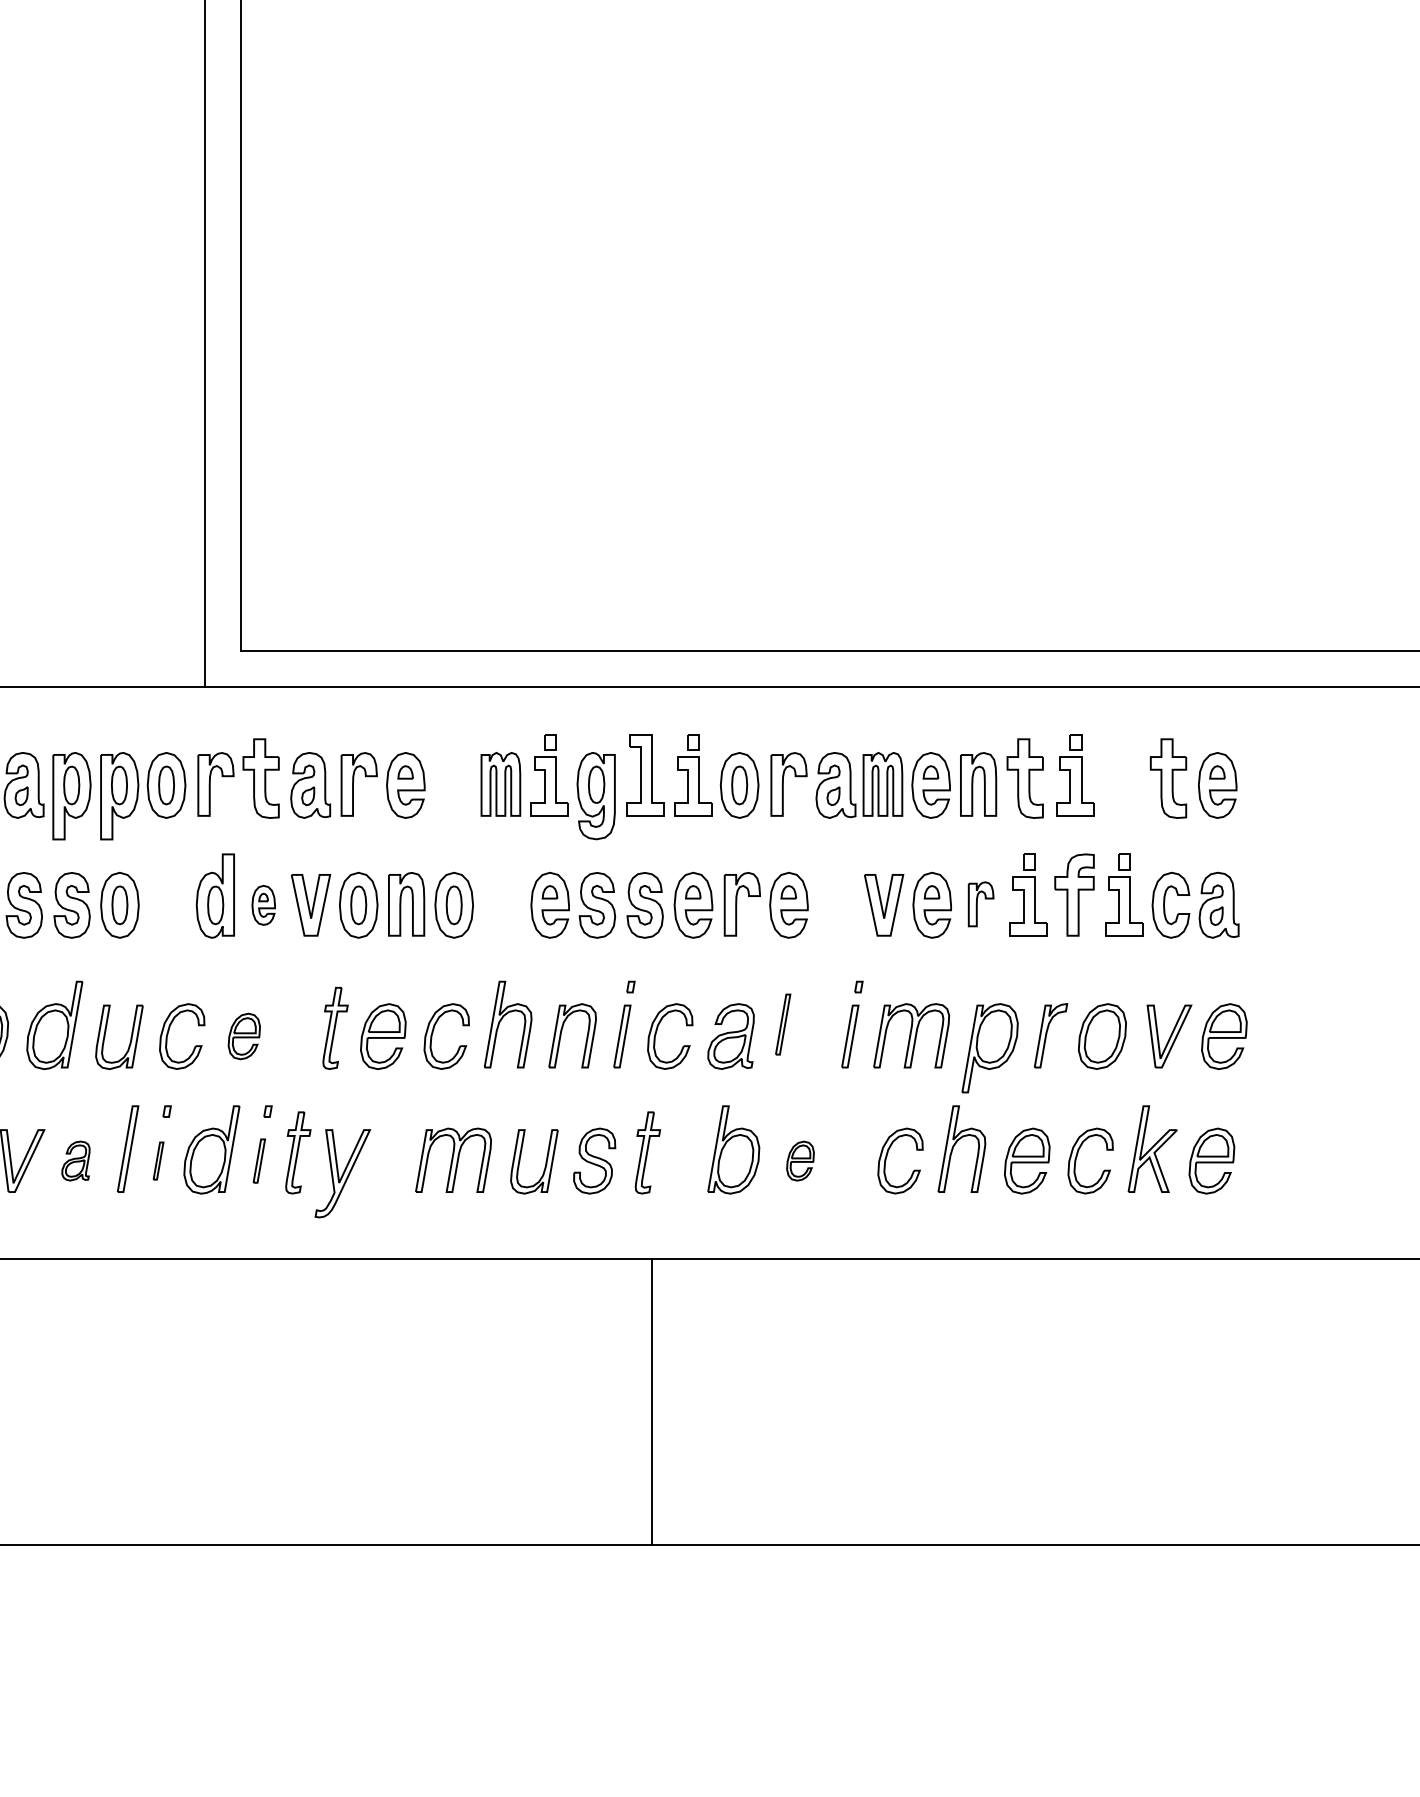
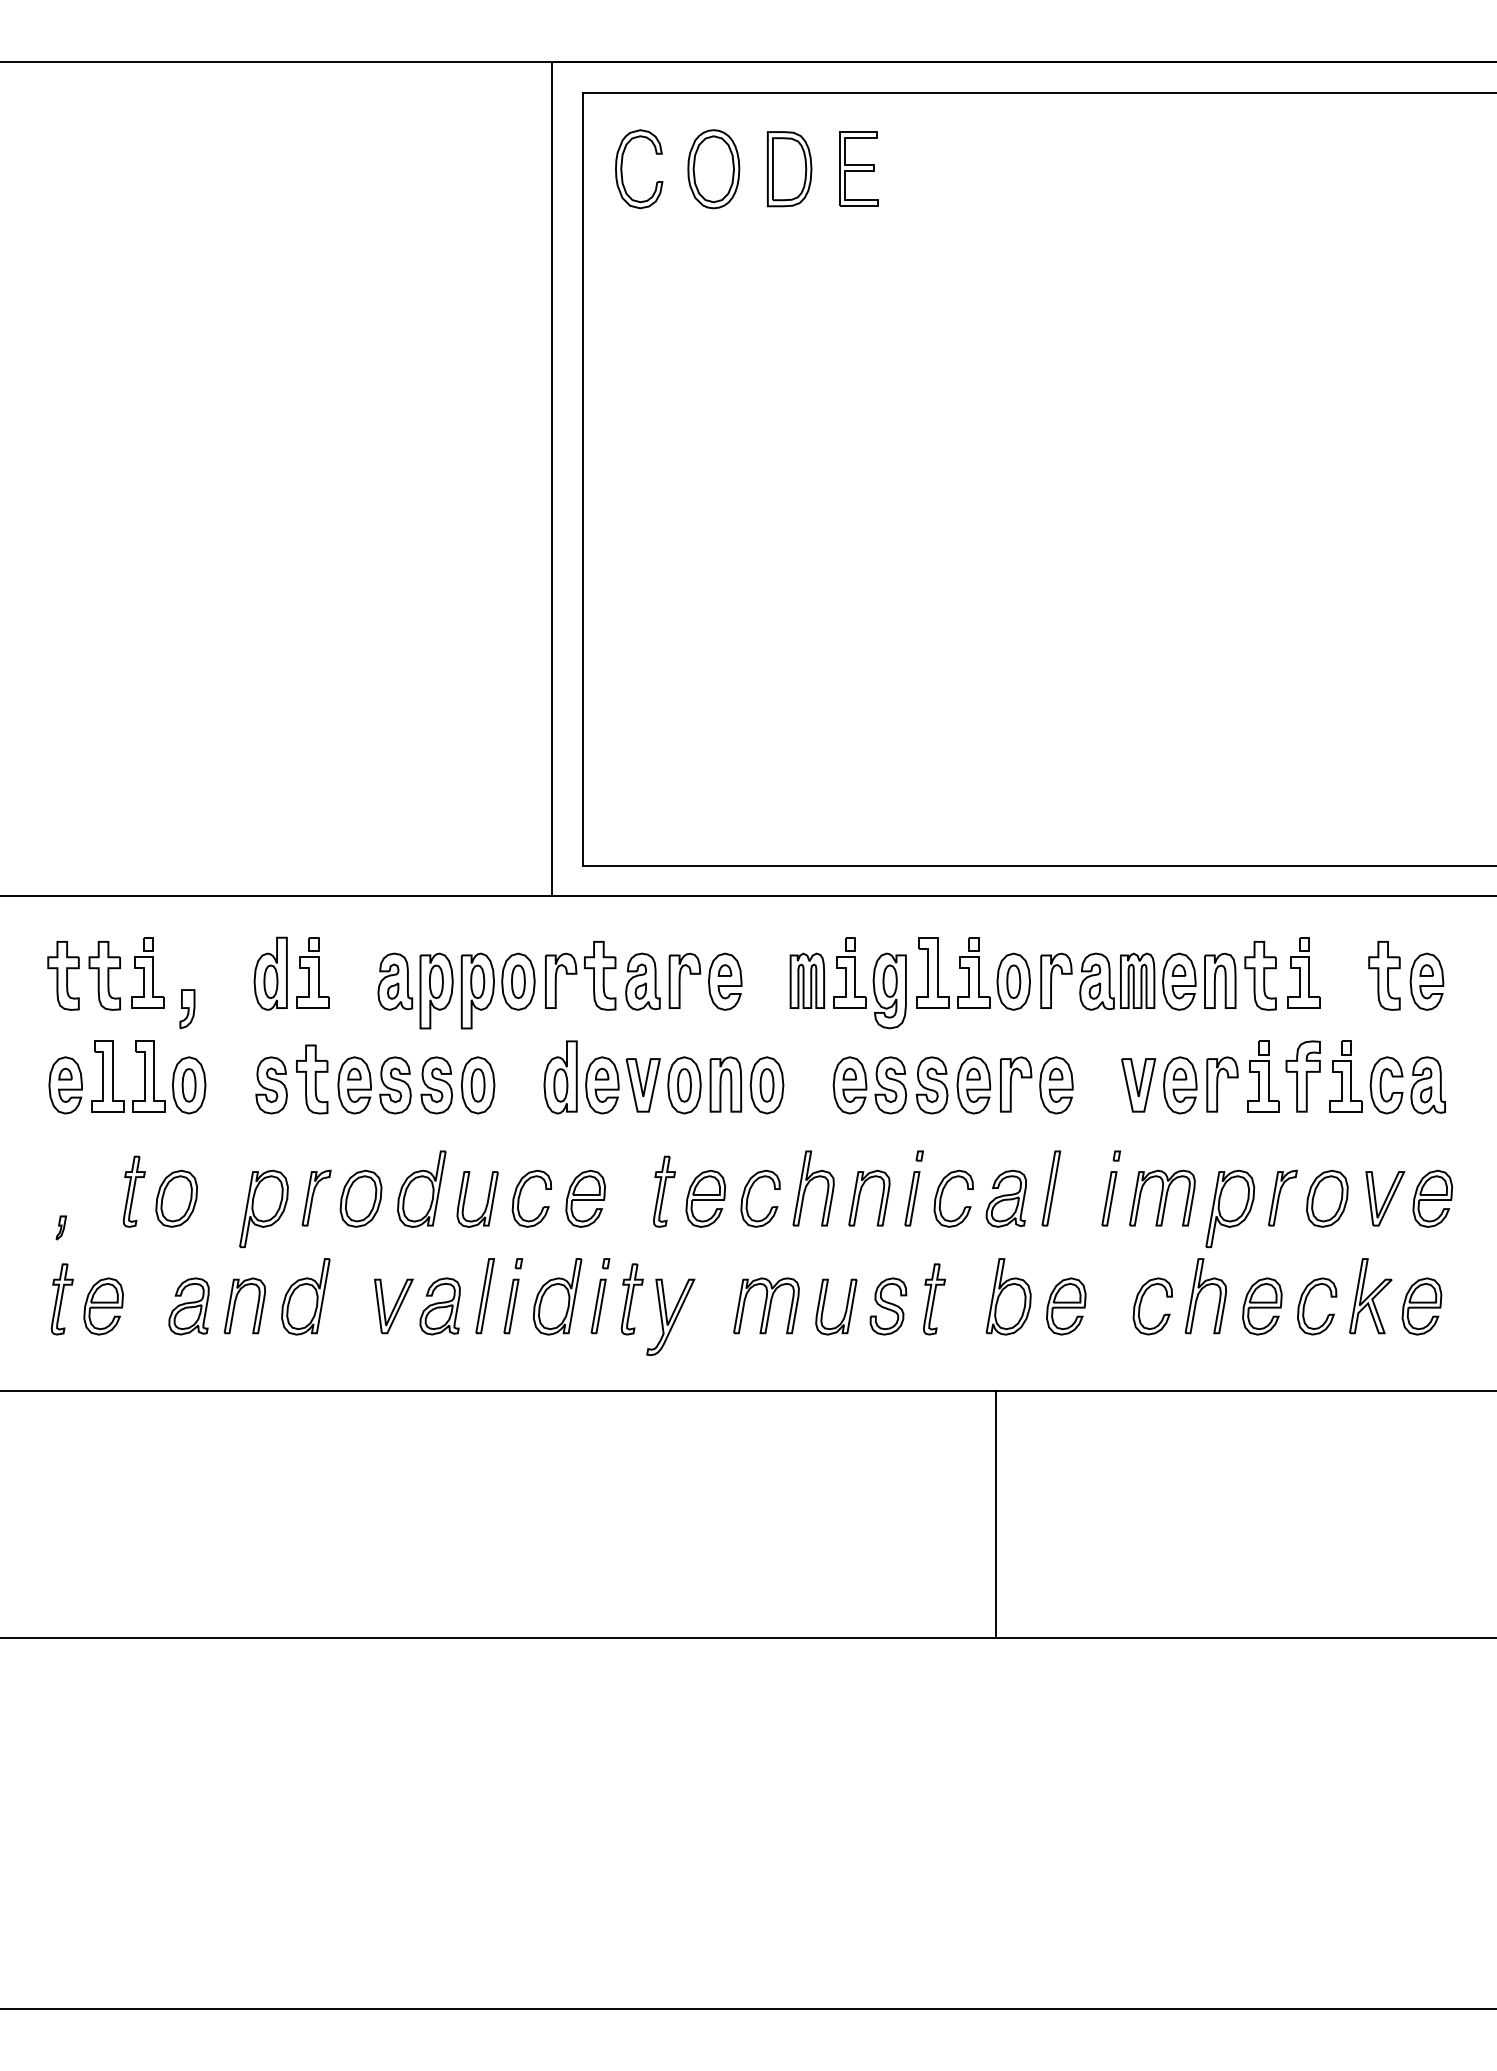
part: (981, 904) -> (1222, 1084), size x1.43
part: (263, 905) -> (602, 1085), size x1.67
part: (783, 1024) -> (1051, 1188), size x1.43
part: (244, 1036) -> (585, 1198), size x1.43
part: (75, 1161) -> (439, 1306), size x1.67
part: (158, 1161) -> (511, 1306), size x1.67
part: (259, 1161) -> (598, 1306), size x1.43
part: (800, 1161) -> (1066, 1306), size x1.67
line: (651, 1401) -> (995, 1514), moved

